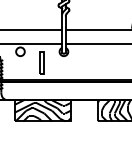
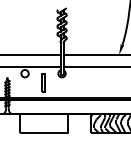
hatch: (43, 110) -> (44, 123), removed

